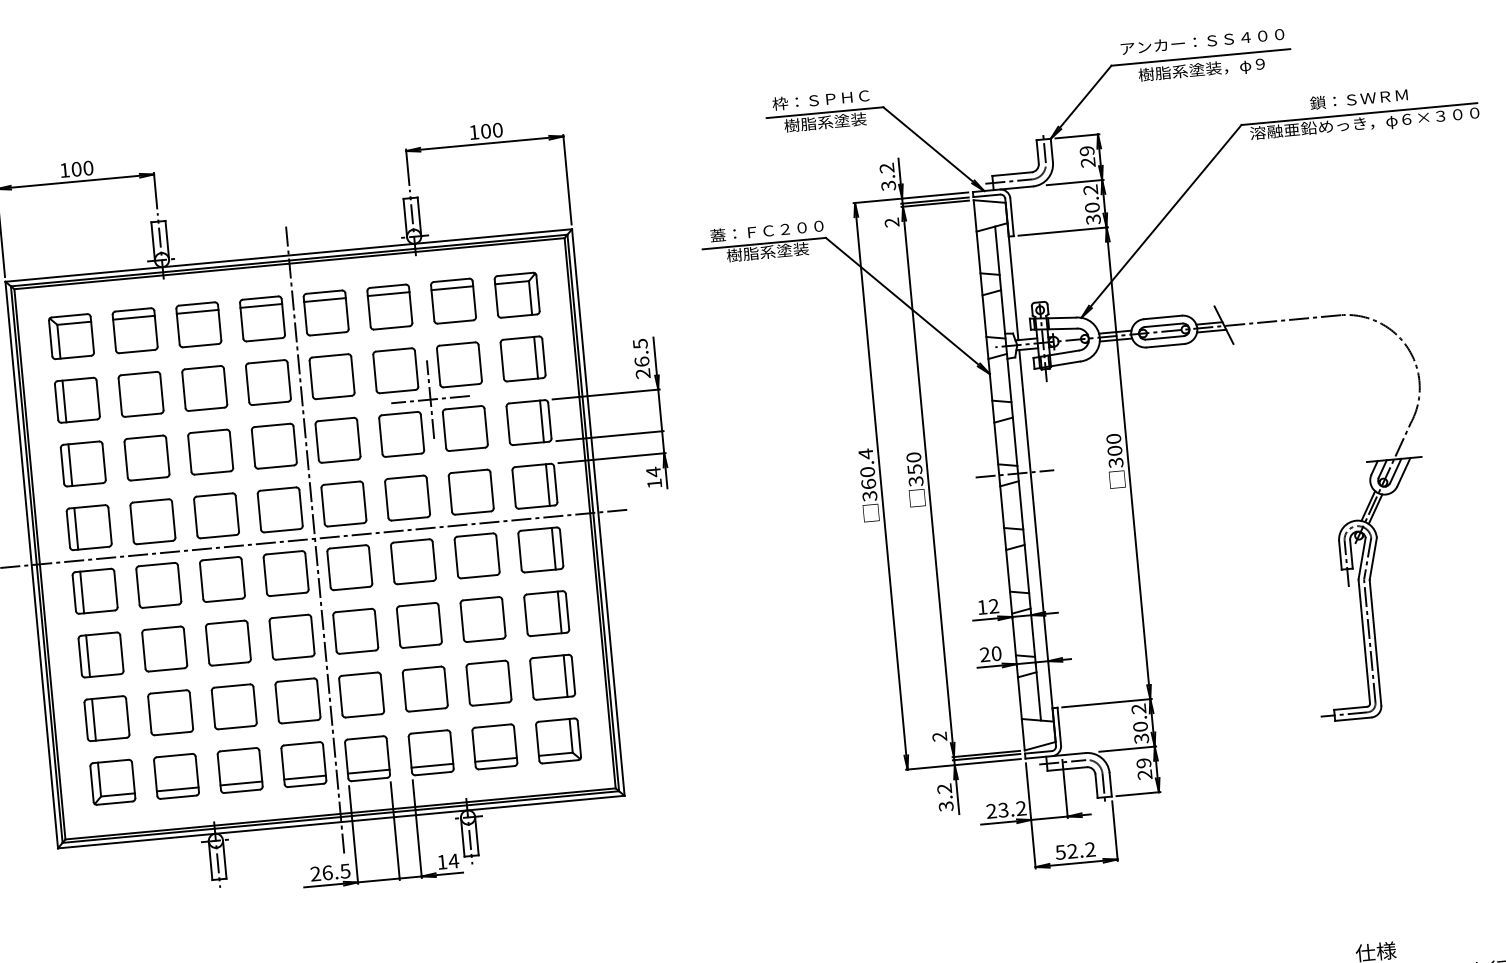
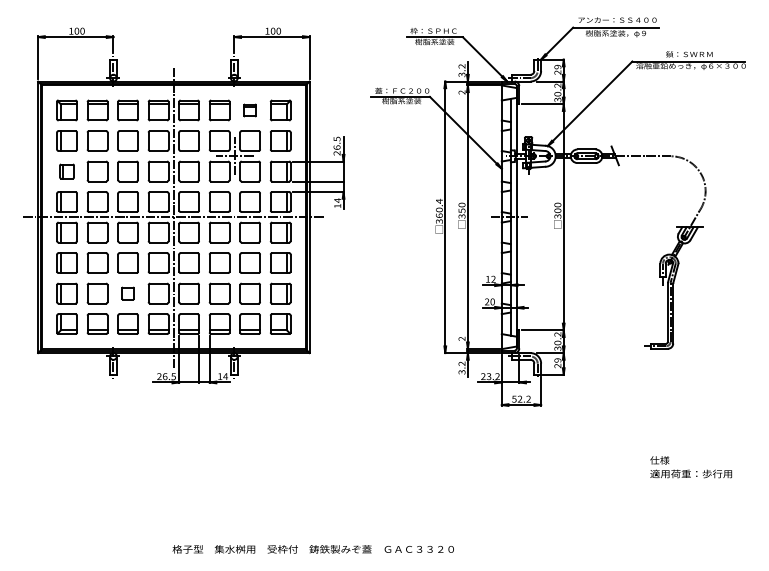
part: (452, 301) -> (249, 110), size x0.6
part: (82, 464) -> (66, 171), size x0.7
part: (232, 706) -> (127, 293), size x0.6

